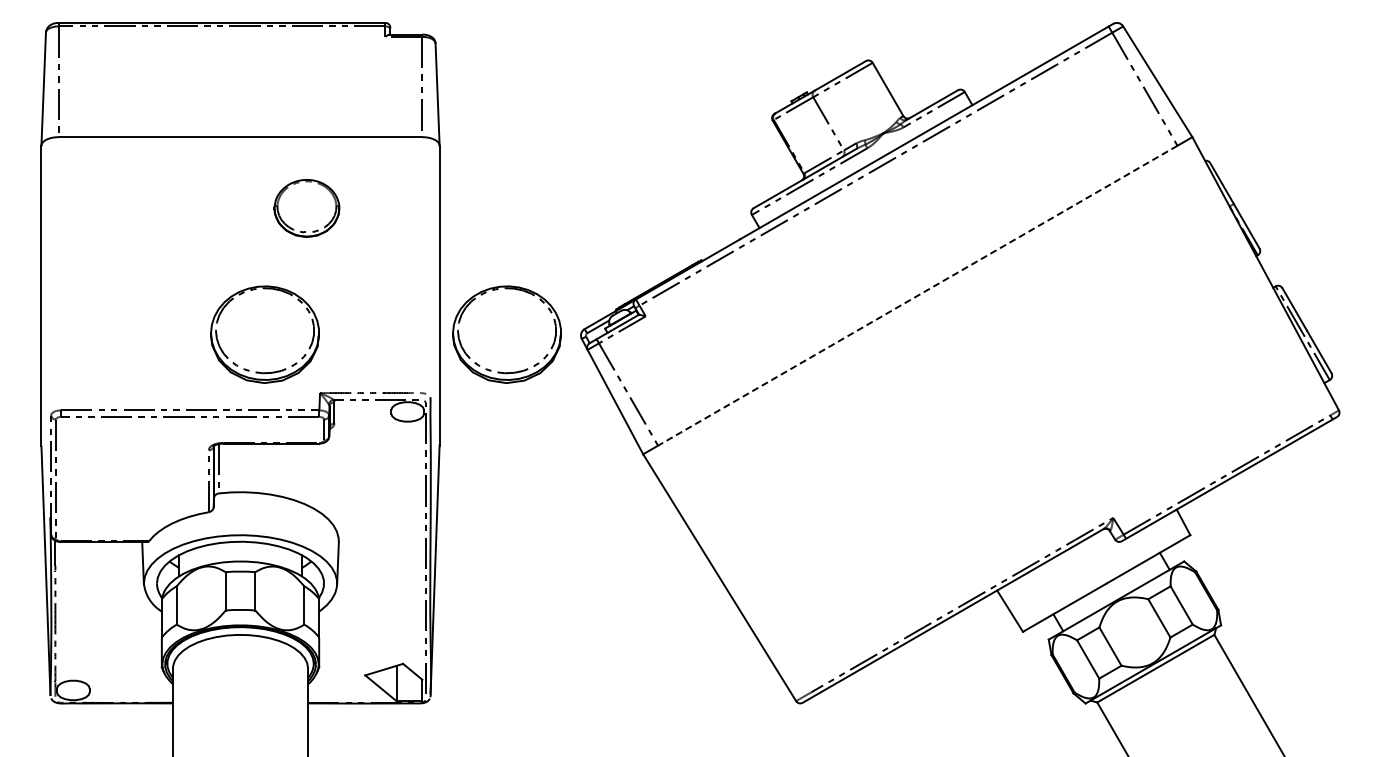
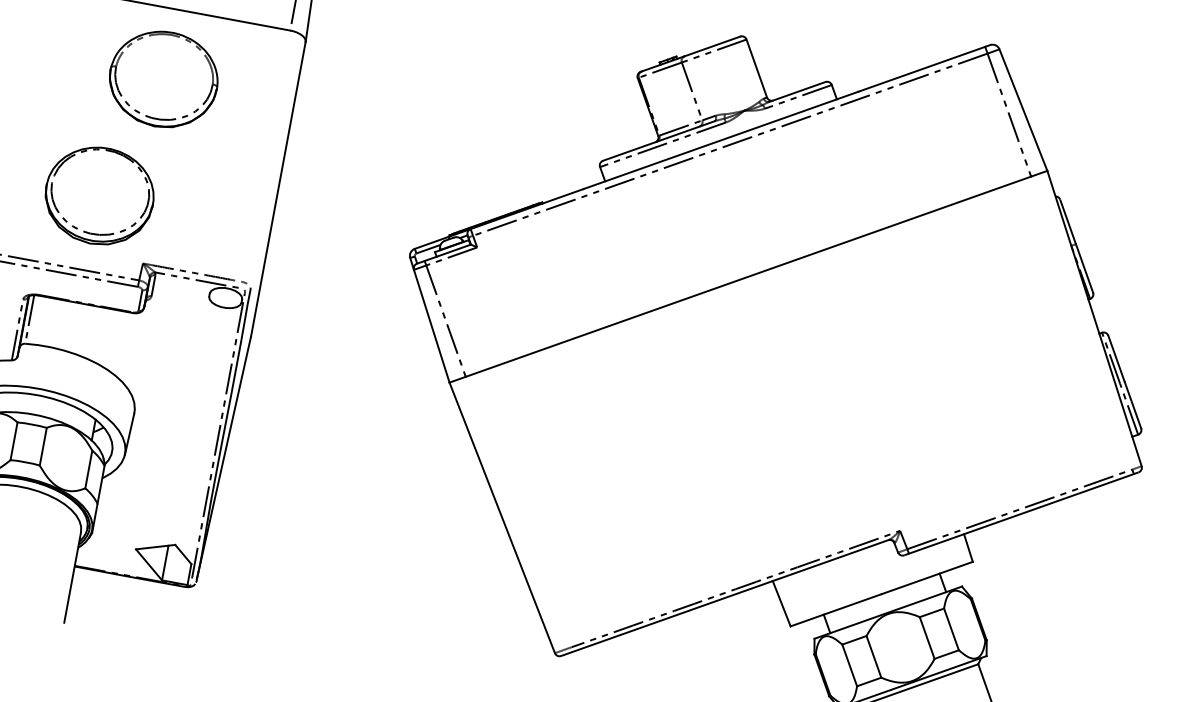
part: (306, 208) -> (163, 79), size x1.67
line: (917, 295) -> (748, 276), dashed -> solid
part: (506, 334) -> (336, 239), removed

